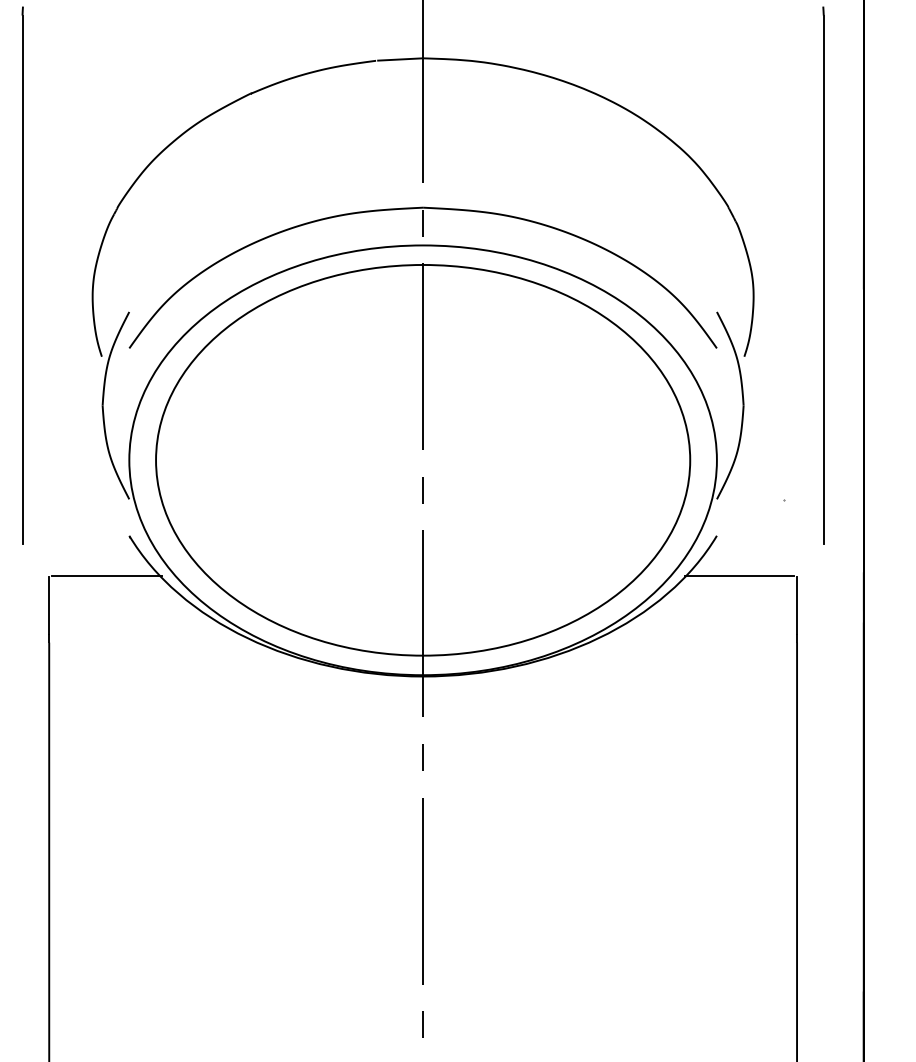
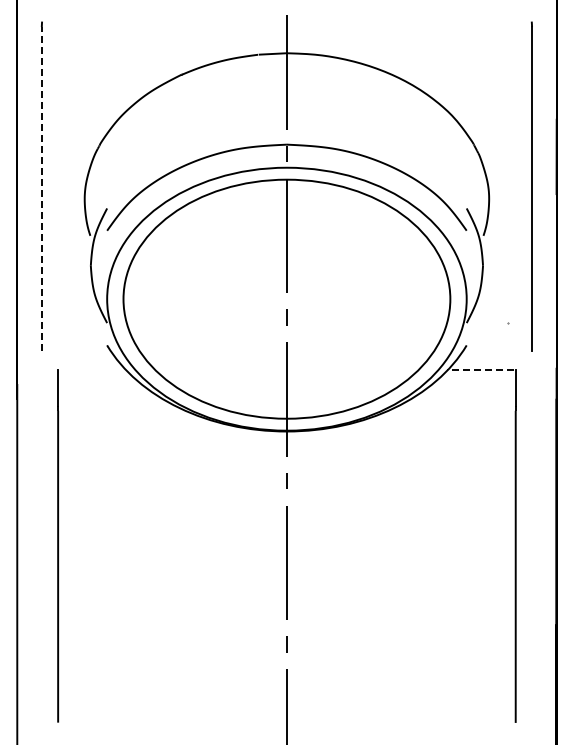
line: (22, 279) -> (41, 188), solid -> dashed
line: (105, 576) -> (92, 370), removed
line: (739, 576) -> (480, 370), solid -> dashed

